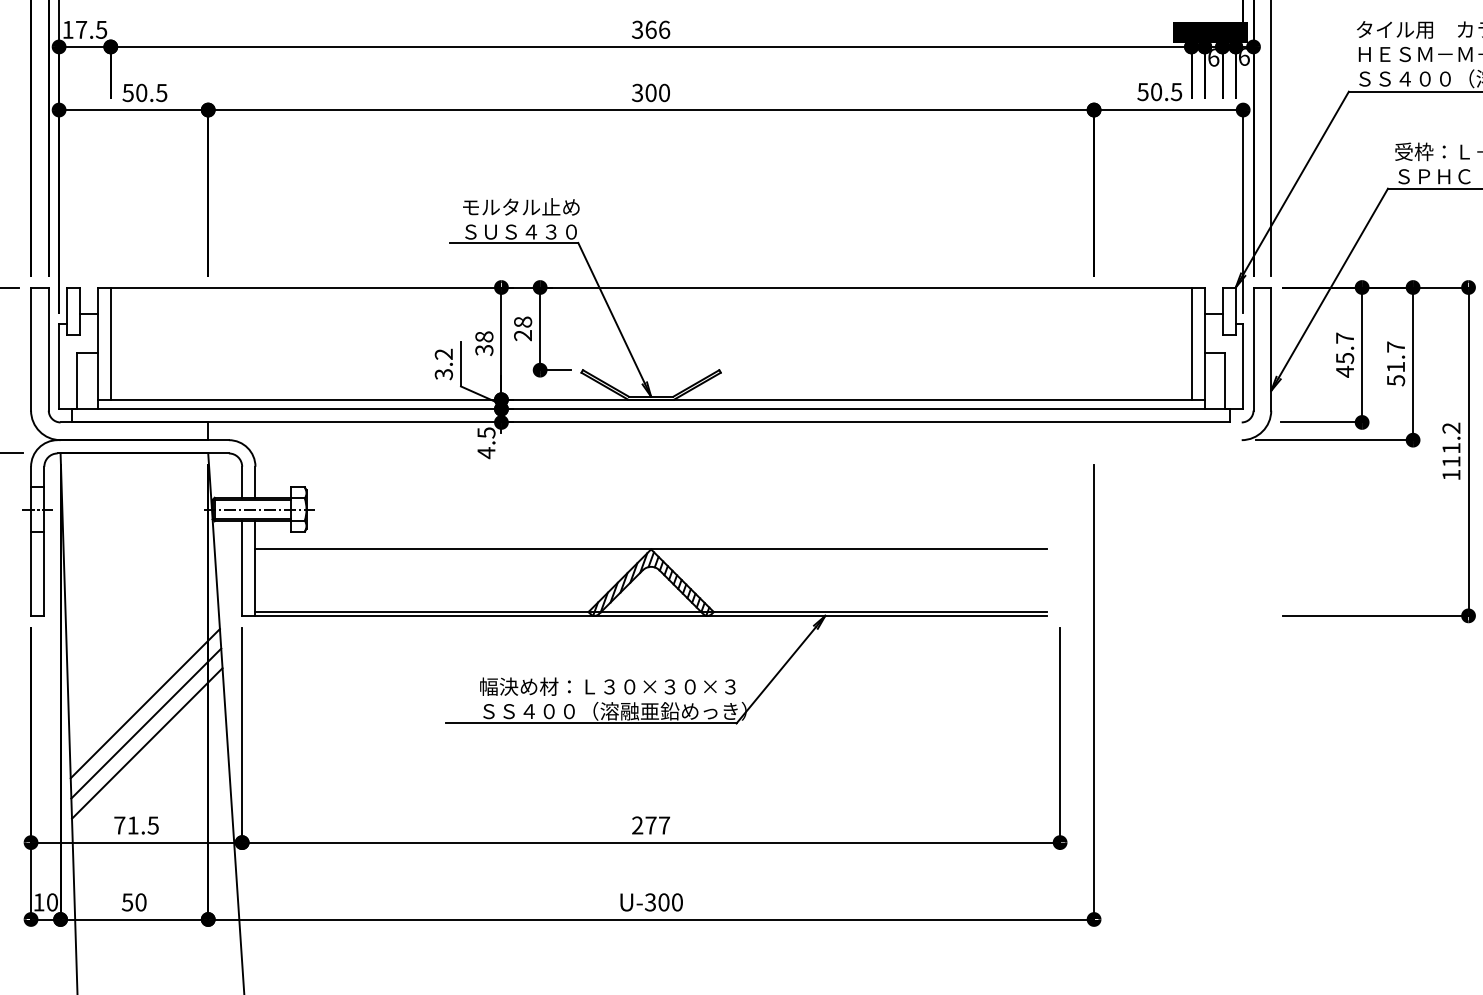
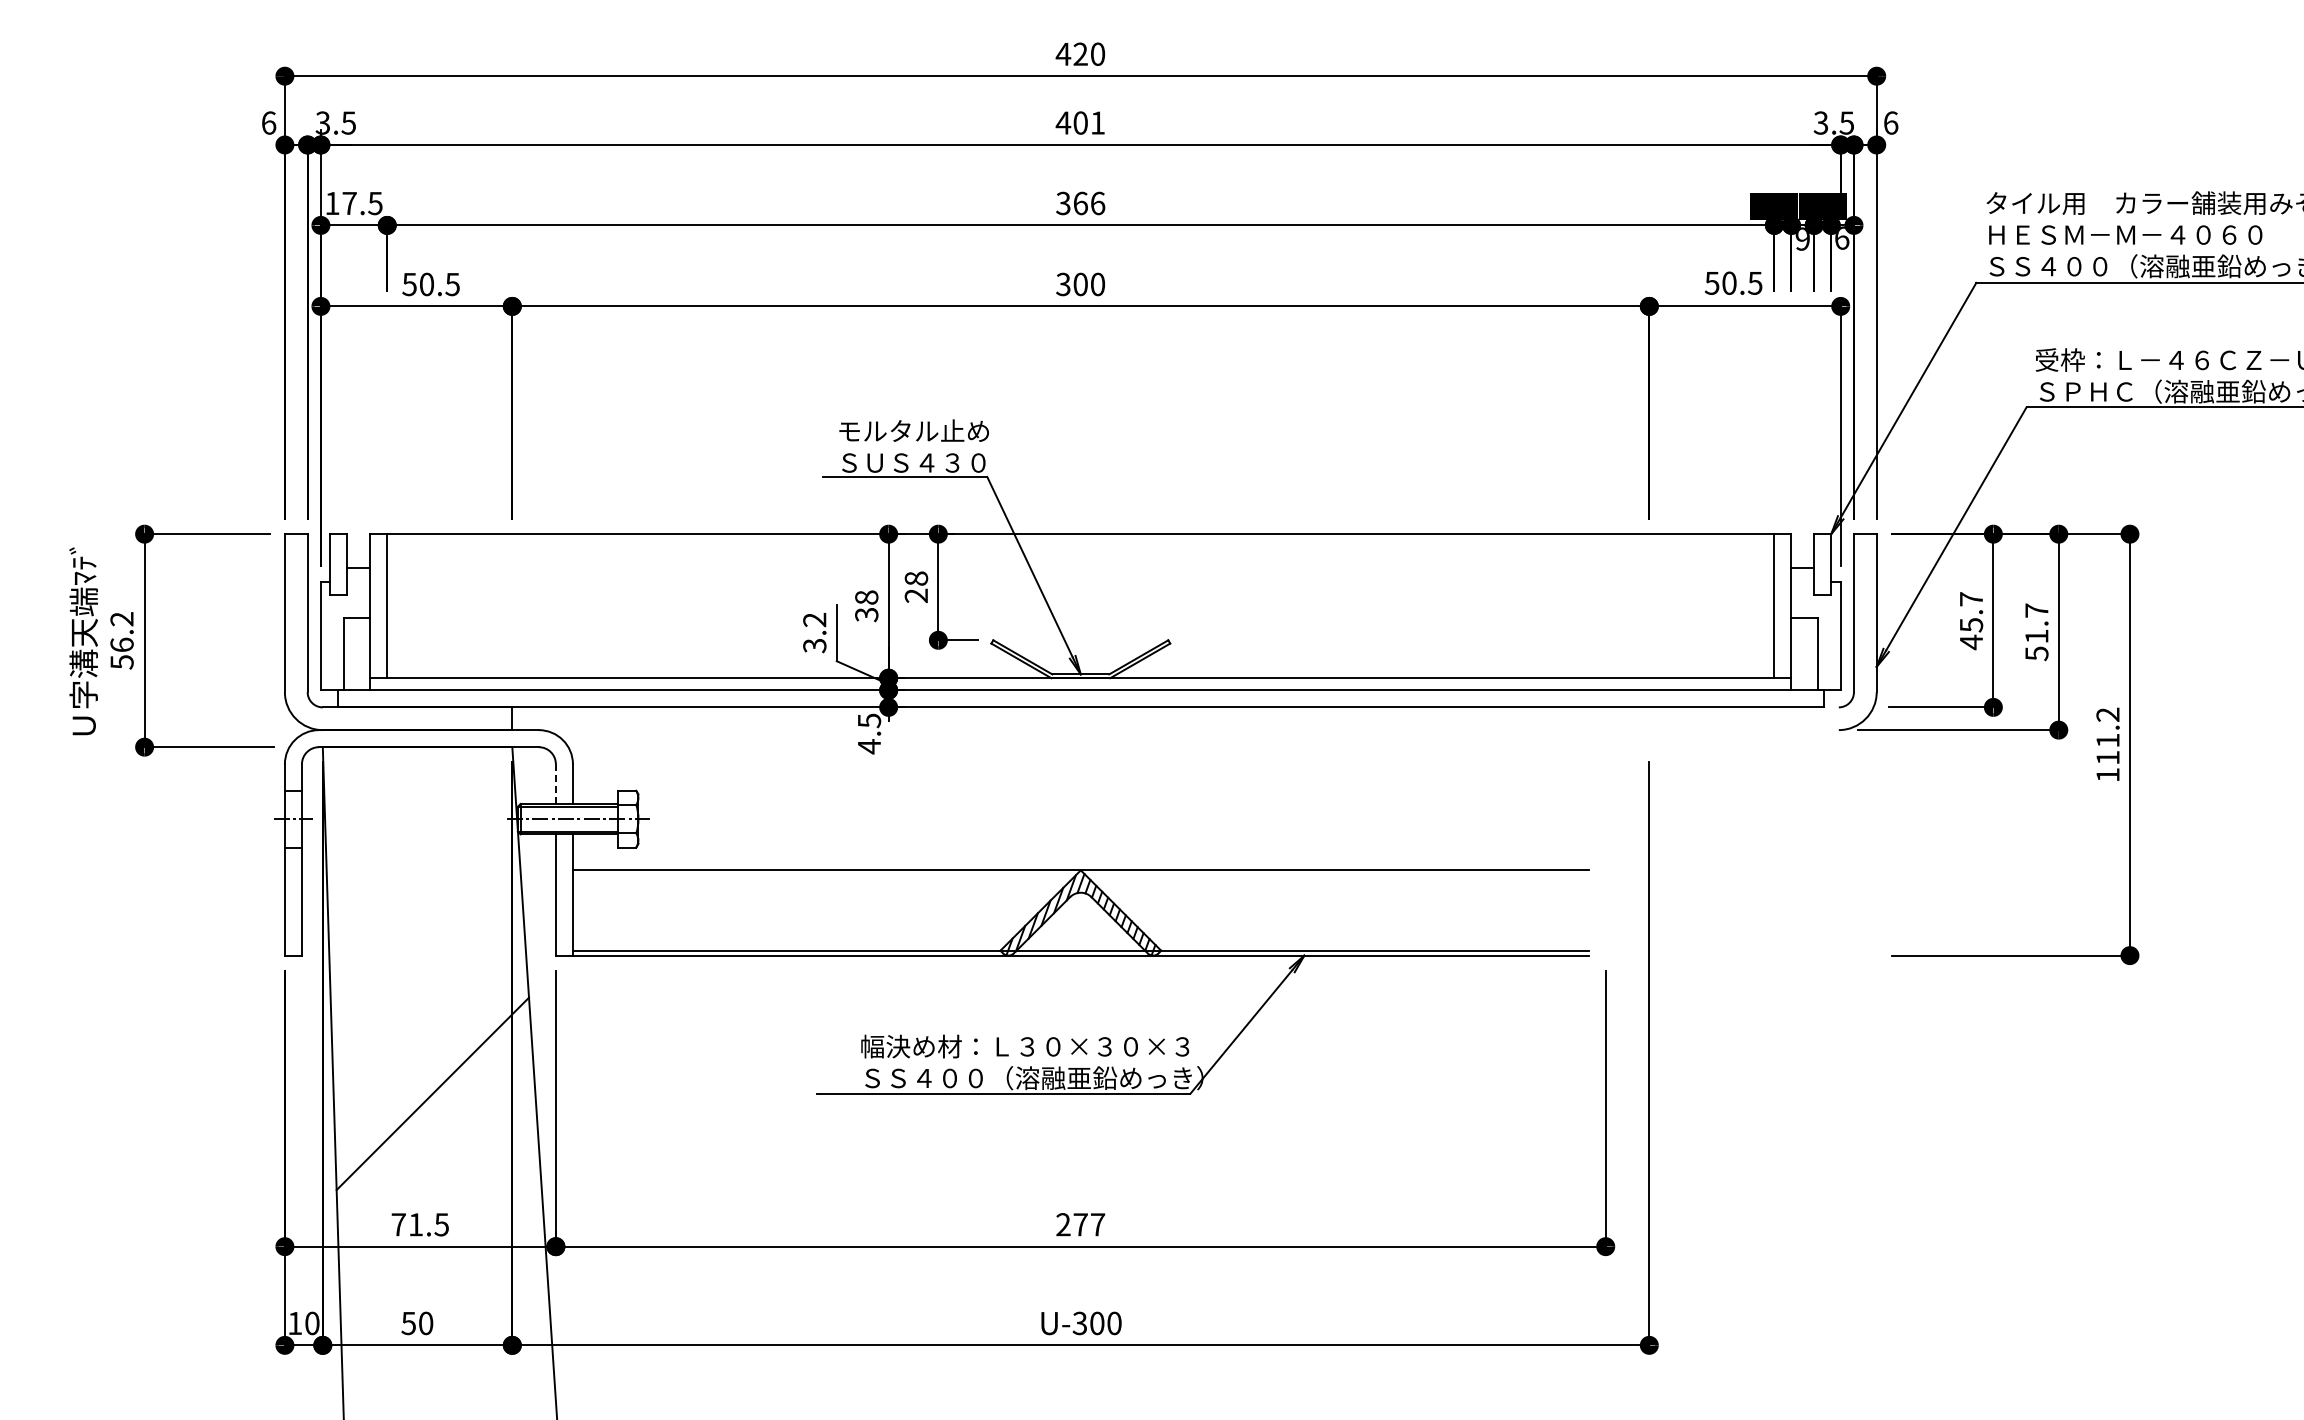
text: (1213, 57) -> (1802, 238), 6 -> 9
line: (241, 482) -> (555, 784), solid -> dashed
line: (145, 703) -> (431, 1068), removed
line: (146, 743) -> (433, 1119), removed

